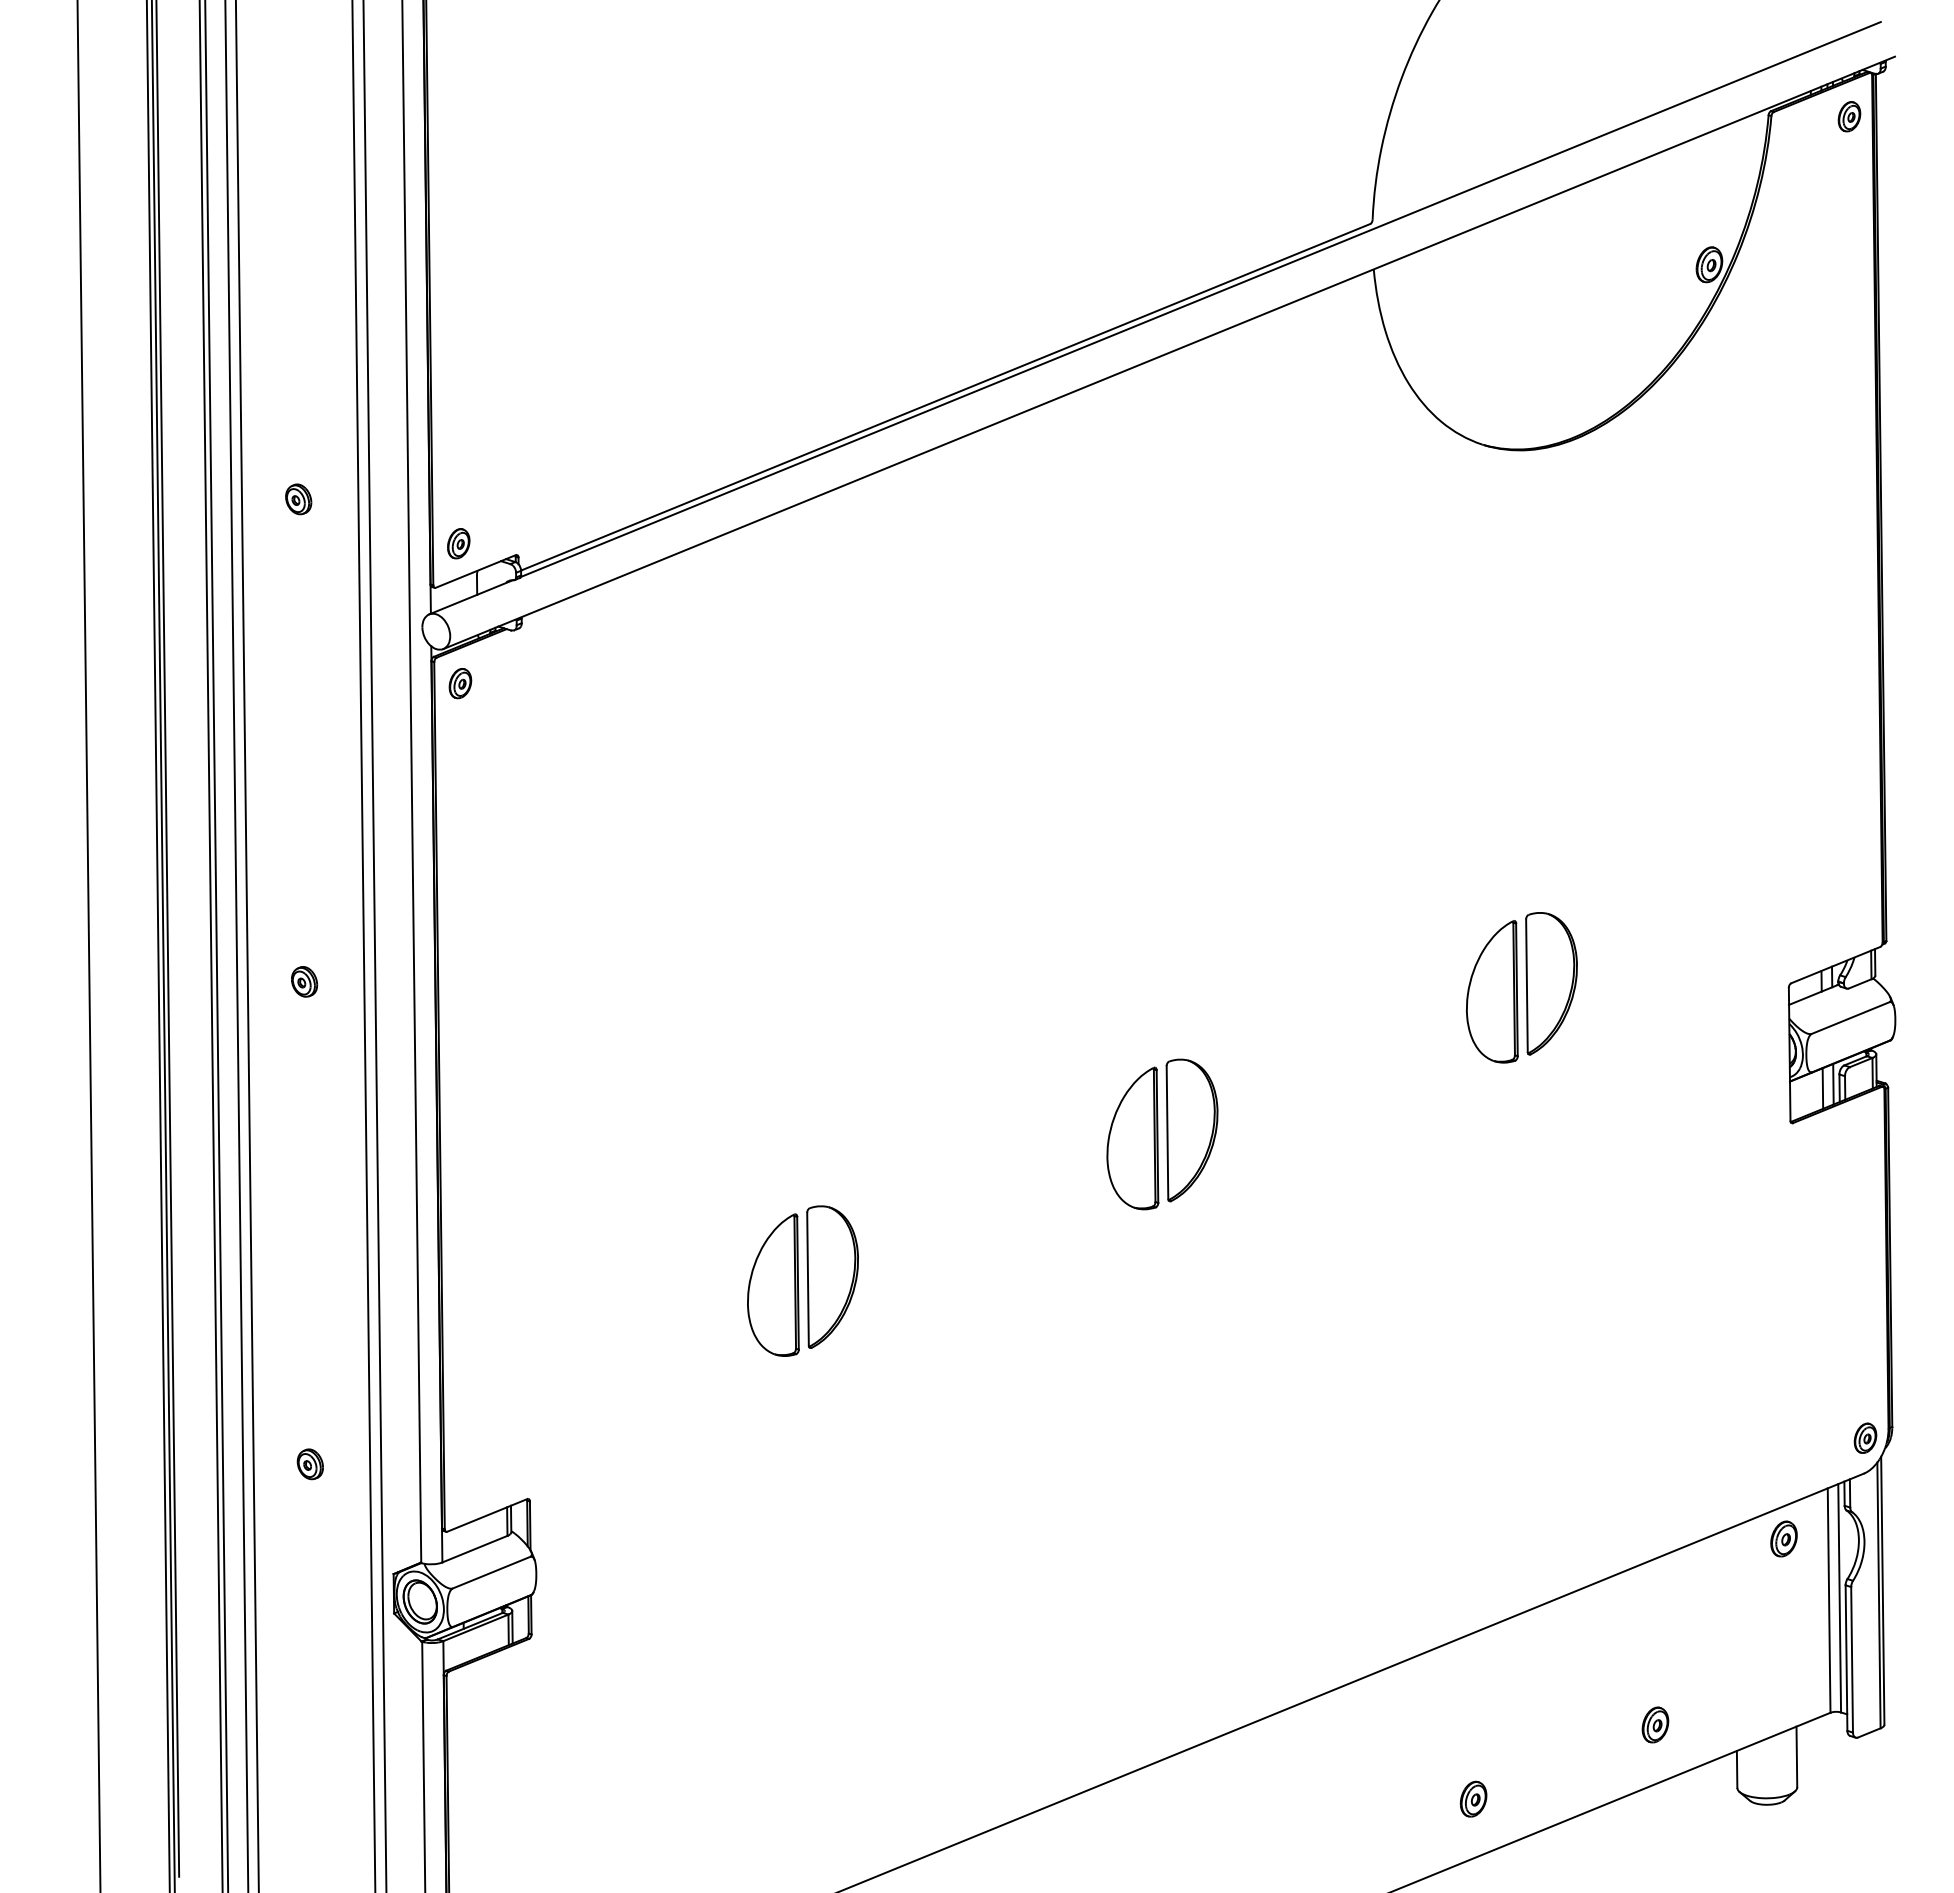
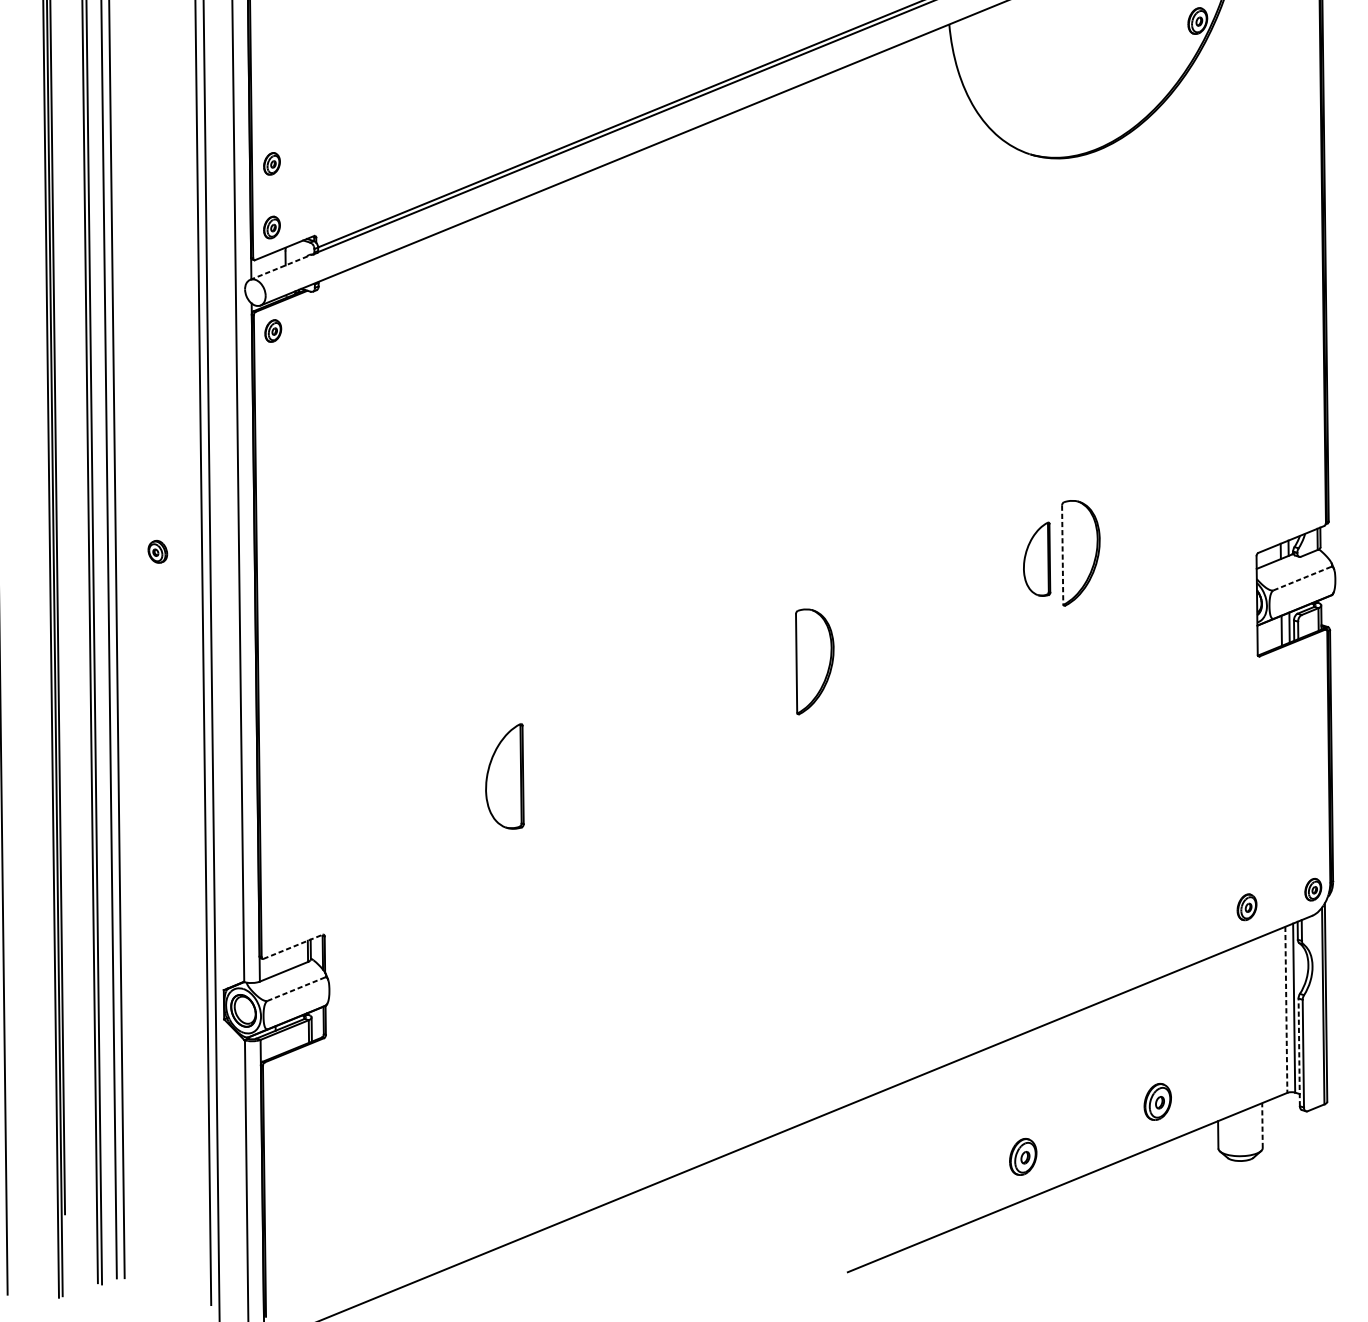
part: (458, 457) -> (271, 163), added
part: (298, 499) -> (153, 194), removed
line: (471, 597) -> (281, 267), solid -> dashed
line: (1526, 986) -> (1062, 555), solid -> dashed
part: (1492, 991) -> (1037, 559), size x0.7
line: (1850, 1018) -> (1302, 578), solid -> dashed
part: (1132, 1138) -> (770, 667), removed
part: (832, 1276) -> (548, 769), removed
part: (309, 1464) -> (161, 909), removed
line: (487, 1515) -> (293, 946), solid -> dashed
part: (1783, 1538) -> (1246, 906), moved
line: (491, 1572) -> (296, 989), solid -> dashed
line: (1829, 1601) -> (1286, 1010), solid -> dashed
line: (1846, 1658) -> (1299, 1052), solid -> dashed
part: (1655, 1724) -> (1157, 1101), size x1.4
line: (1796, 1756) -> (1262, 1125), solid -> dashed
part: (1473, 1798) -> (1023, 1156), size x1.4

